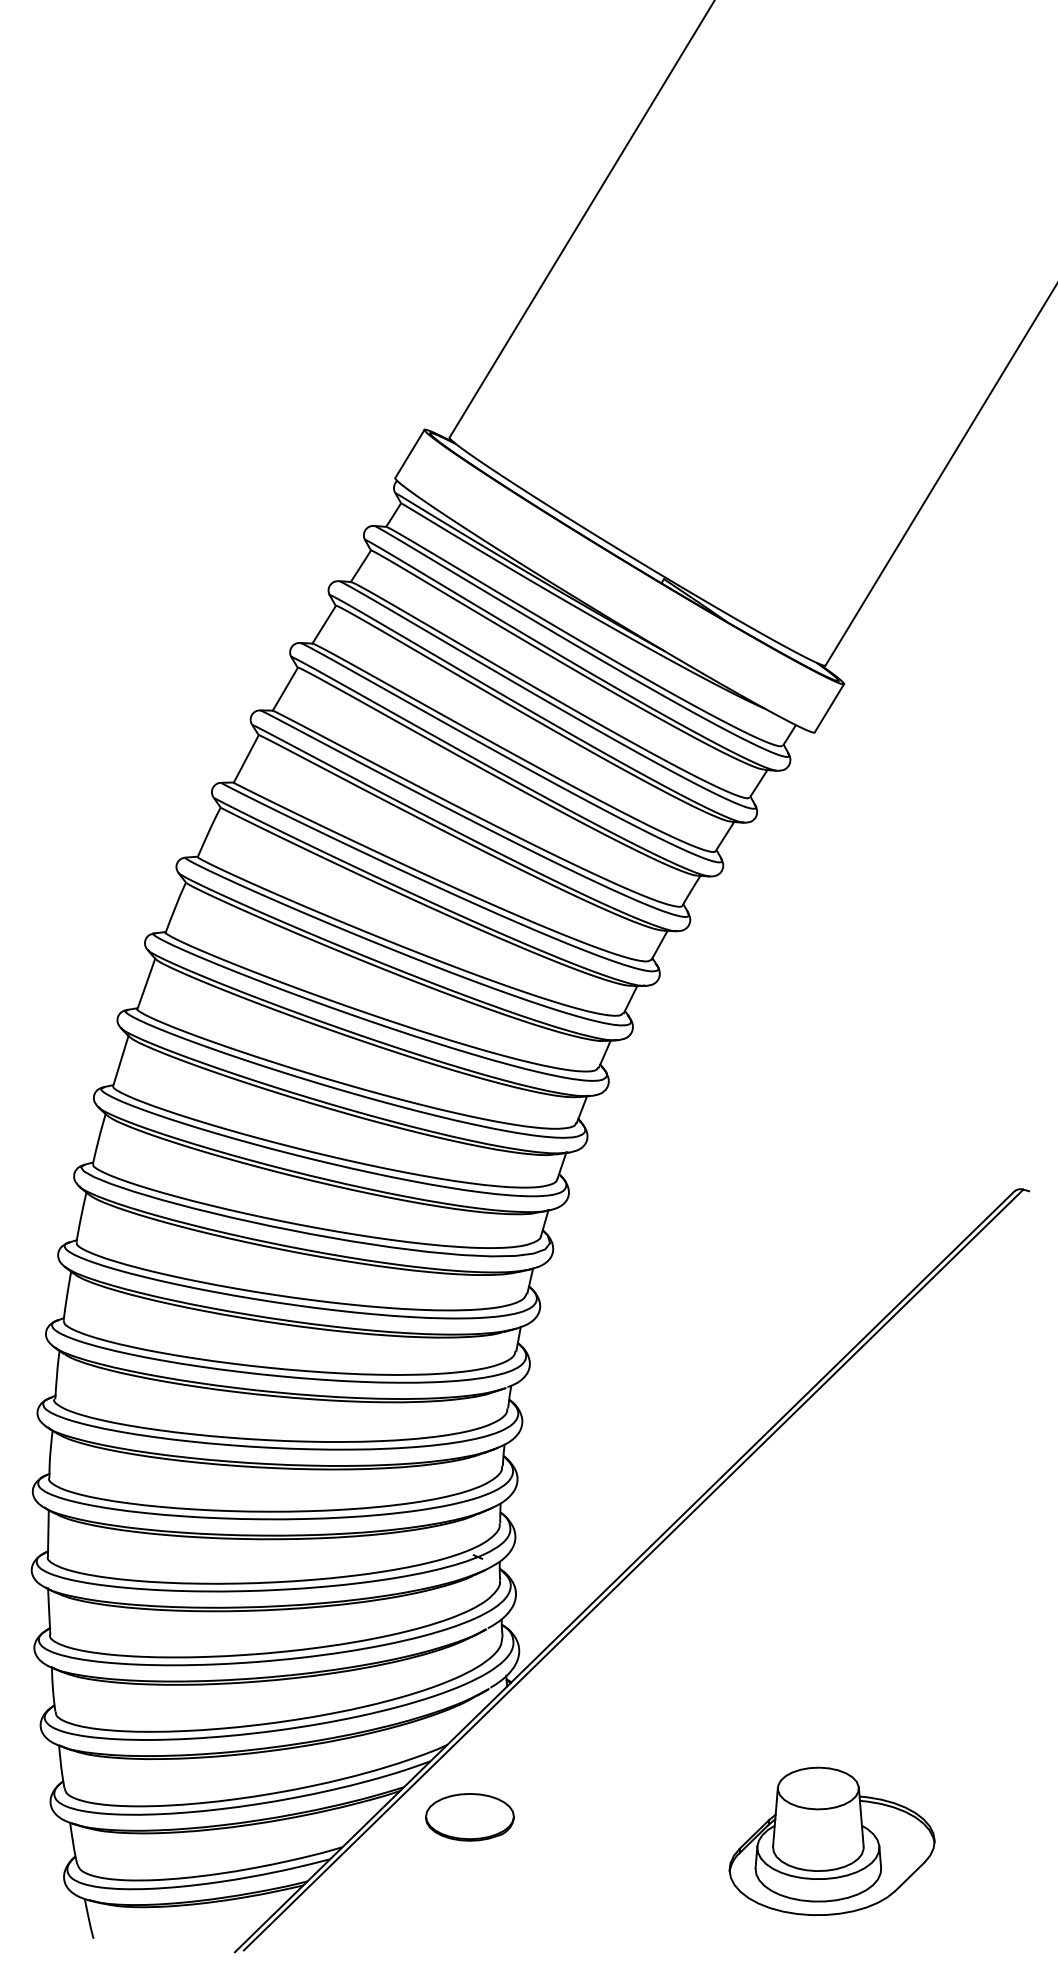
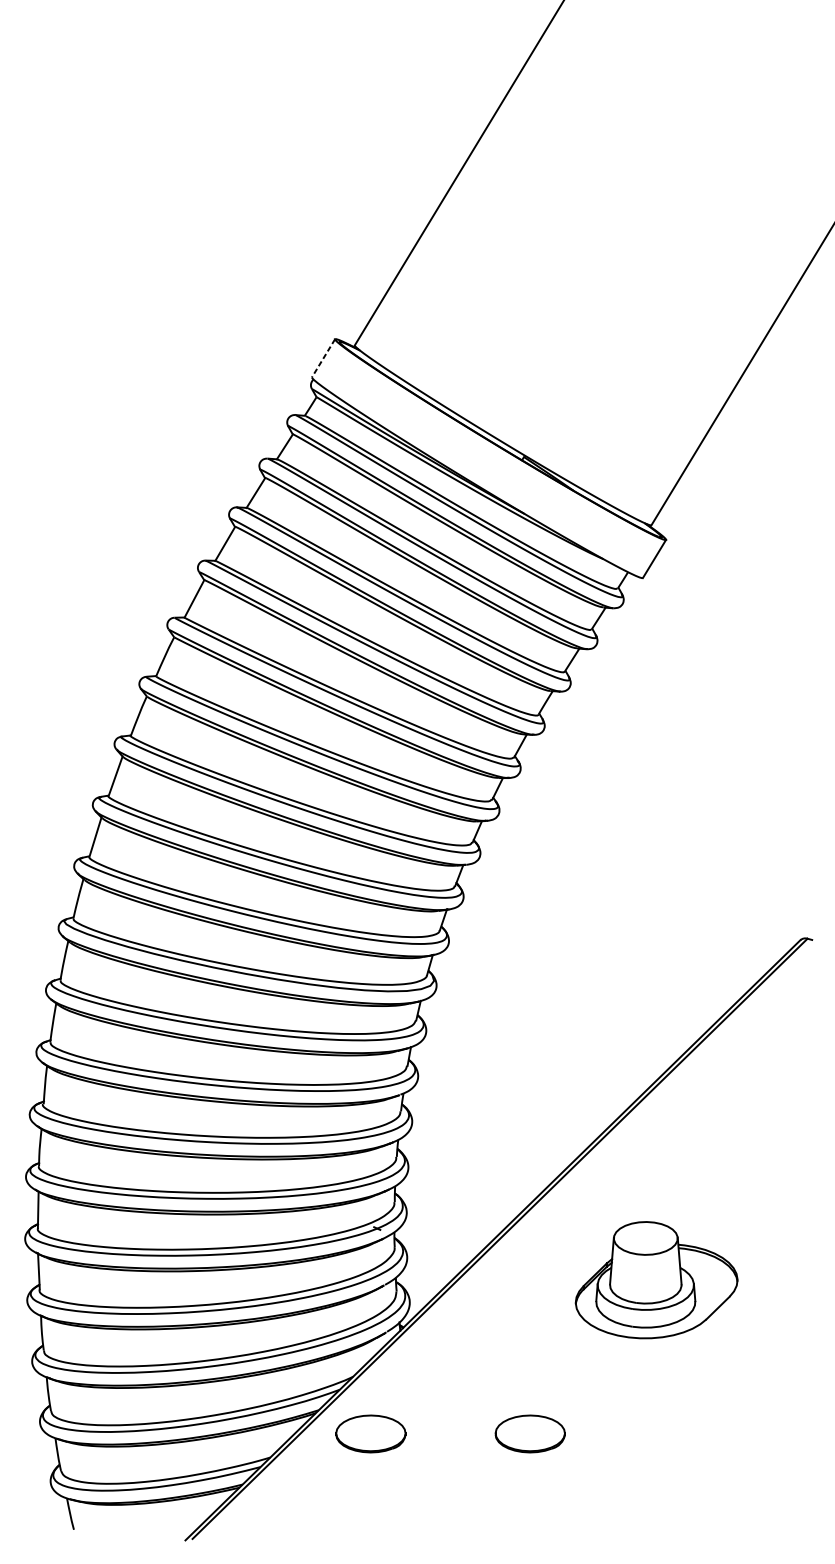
line: (409, 454) -> (323, 358), solid -> dashed
part: (671, 1817) -> (529, 1434), added
part: (831, 1840) -> (656, 1279), moved

